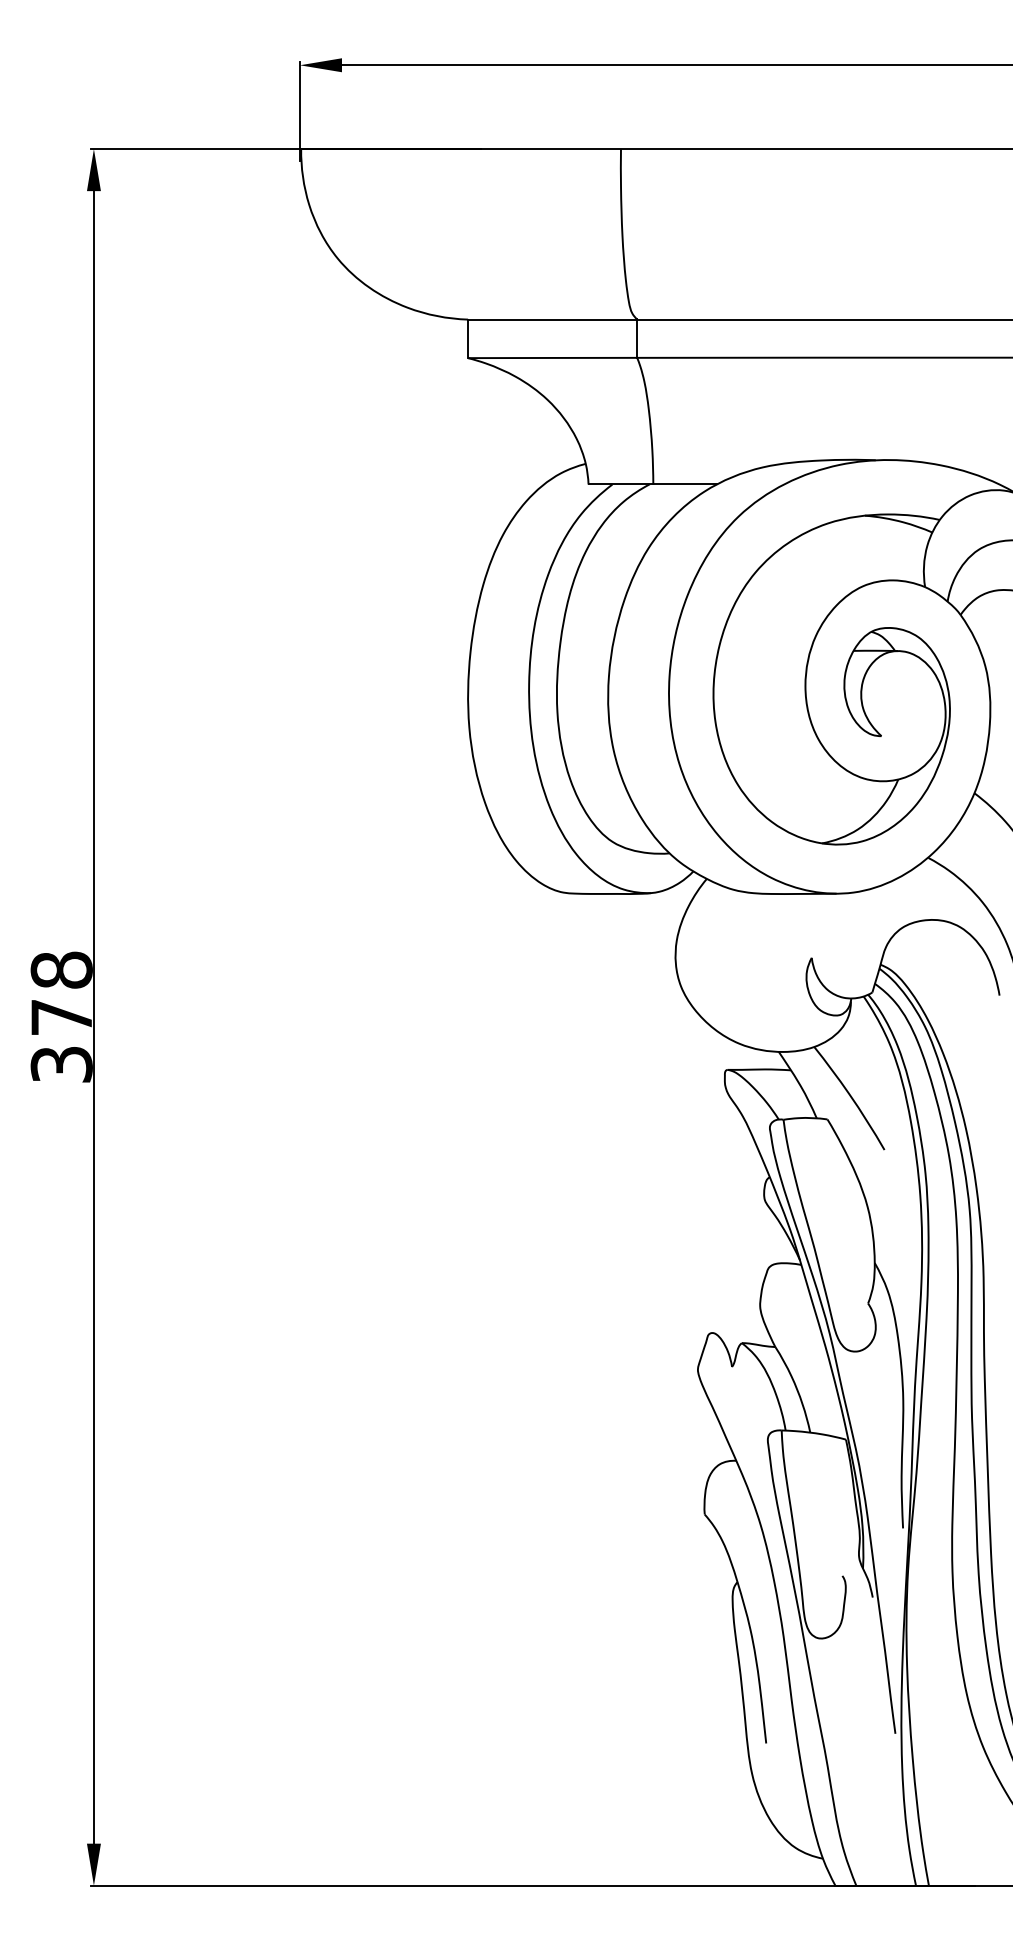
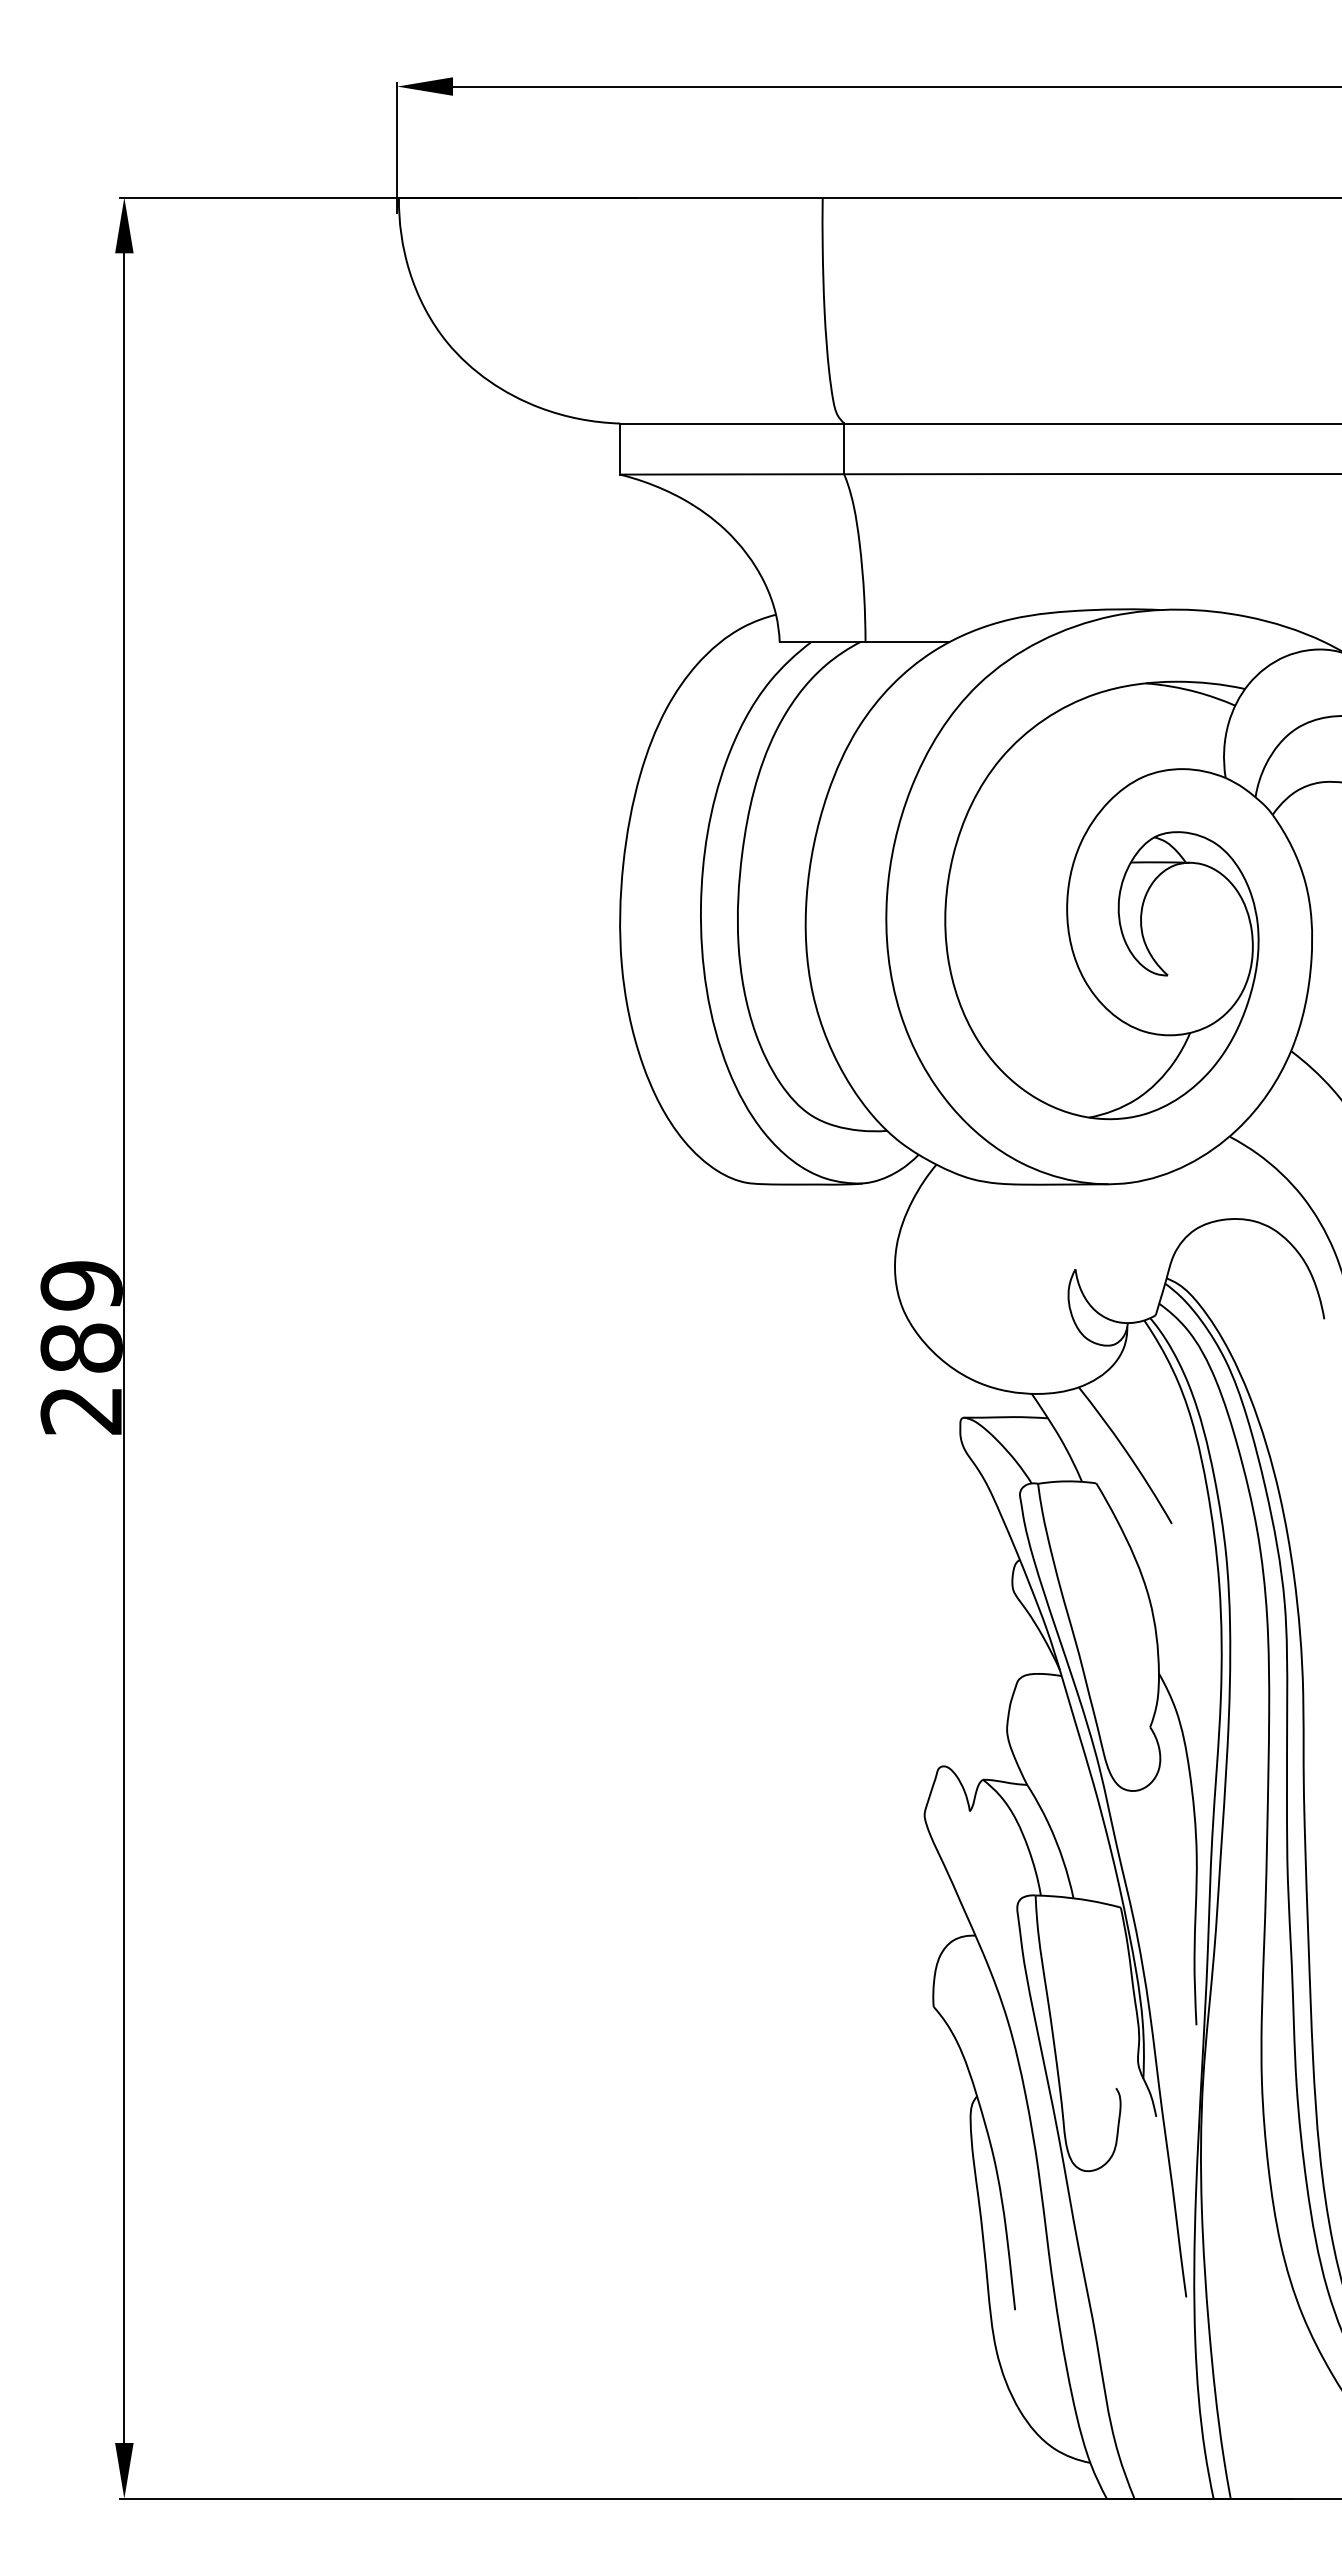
text: (61, 1016) -> (81, 1347), 378 -> 289

